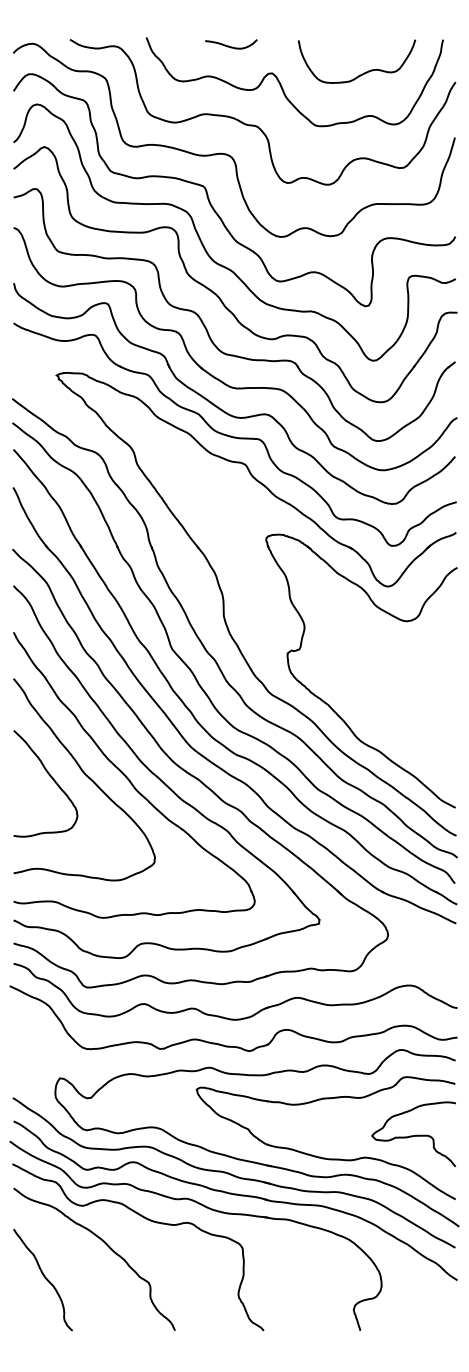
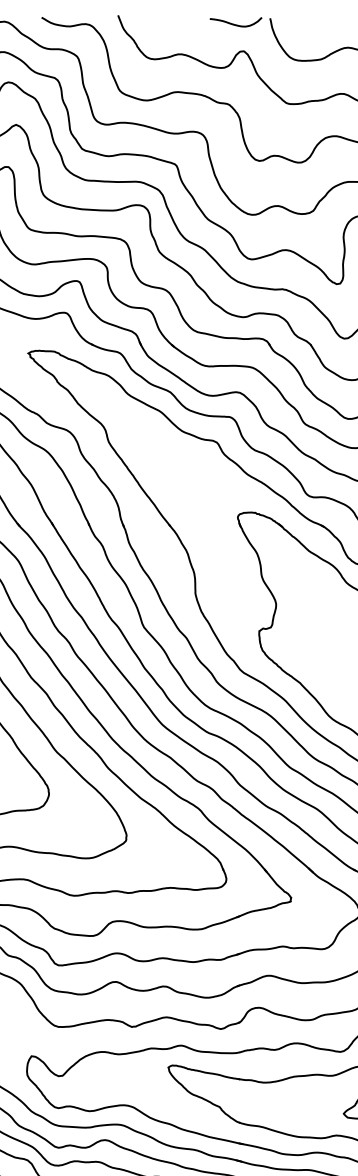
curve: (231, 46) -> (236, 24), moved

